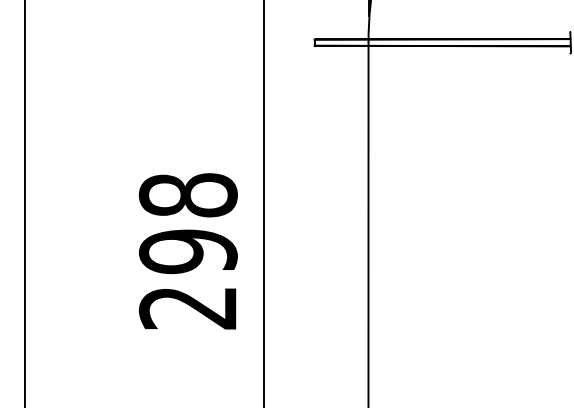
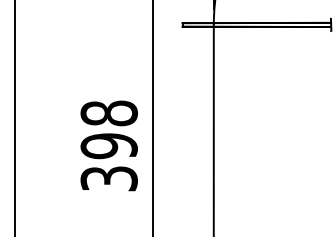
text: (187, 307) -> (108, 178), 298 -> 398

